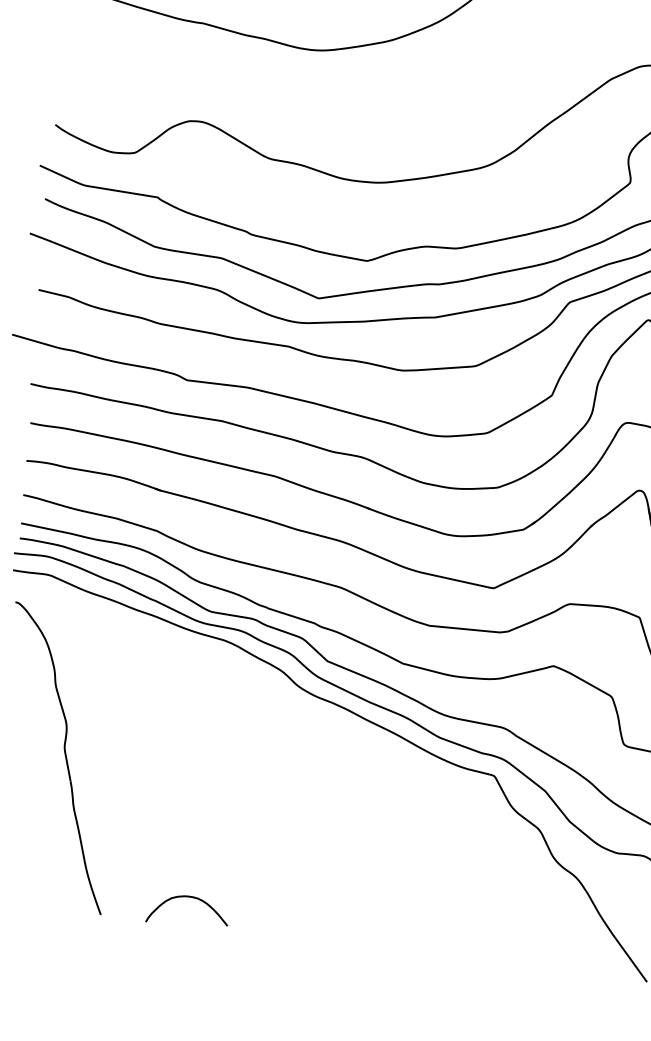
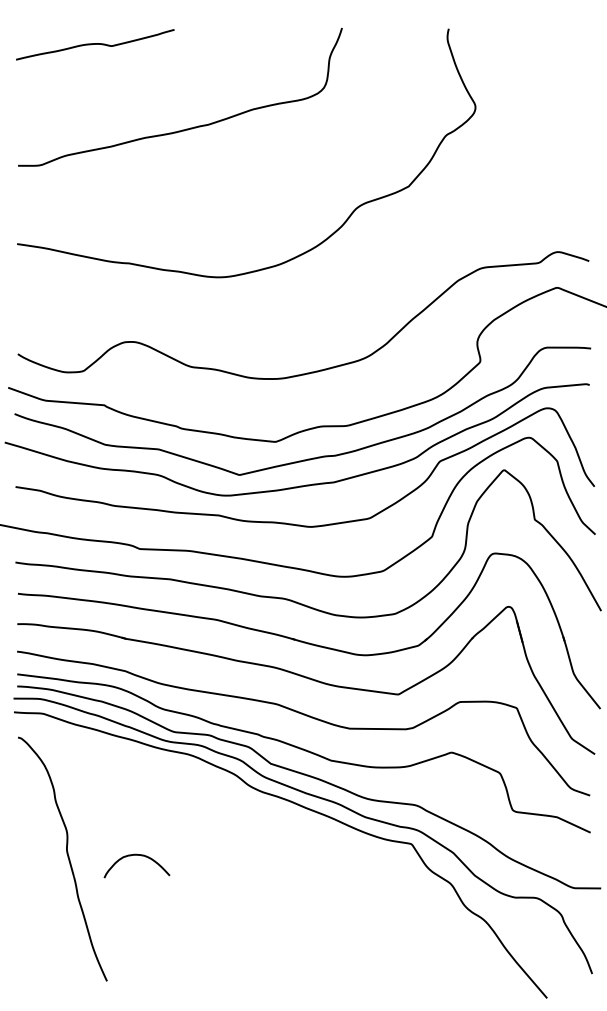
curve: (188, 897) -> (136, 855), moved

